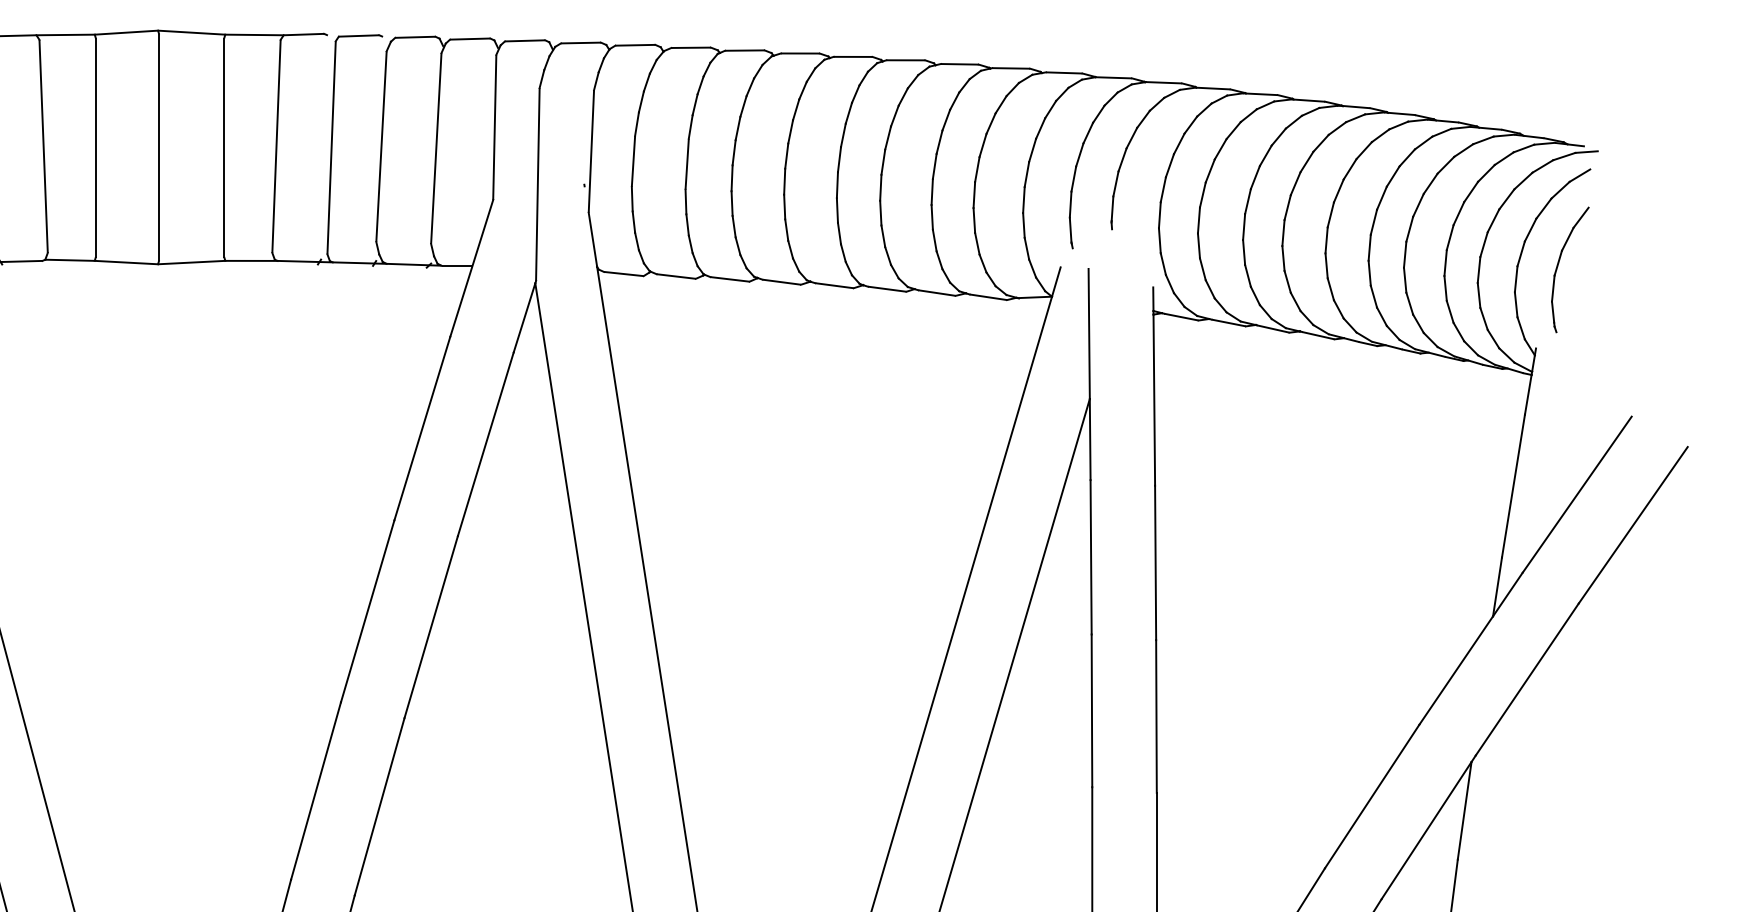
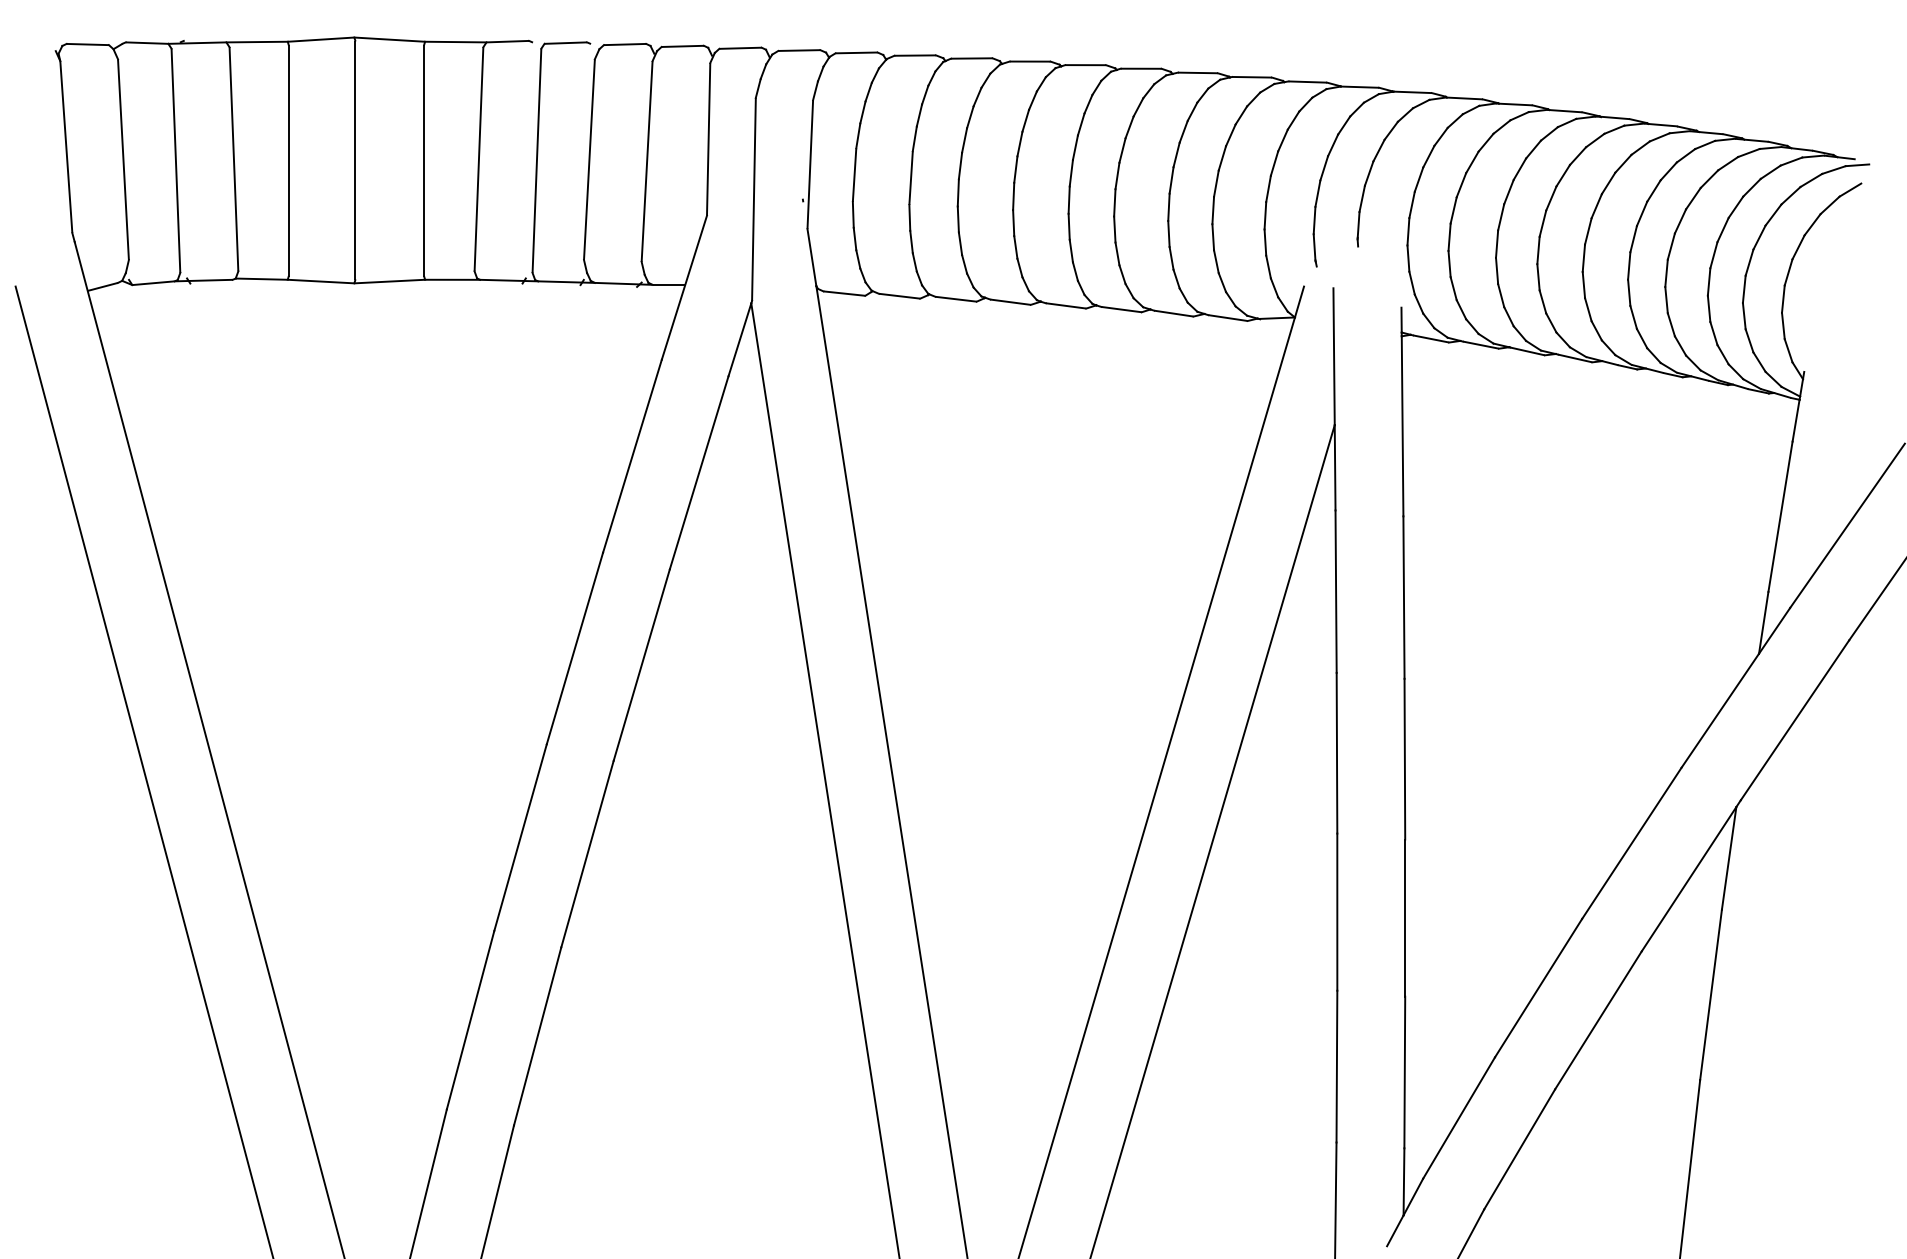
part: (1559, 264) -> (1828, 283), removed

